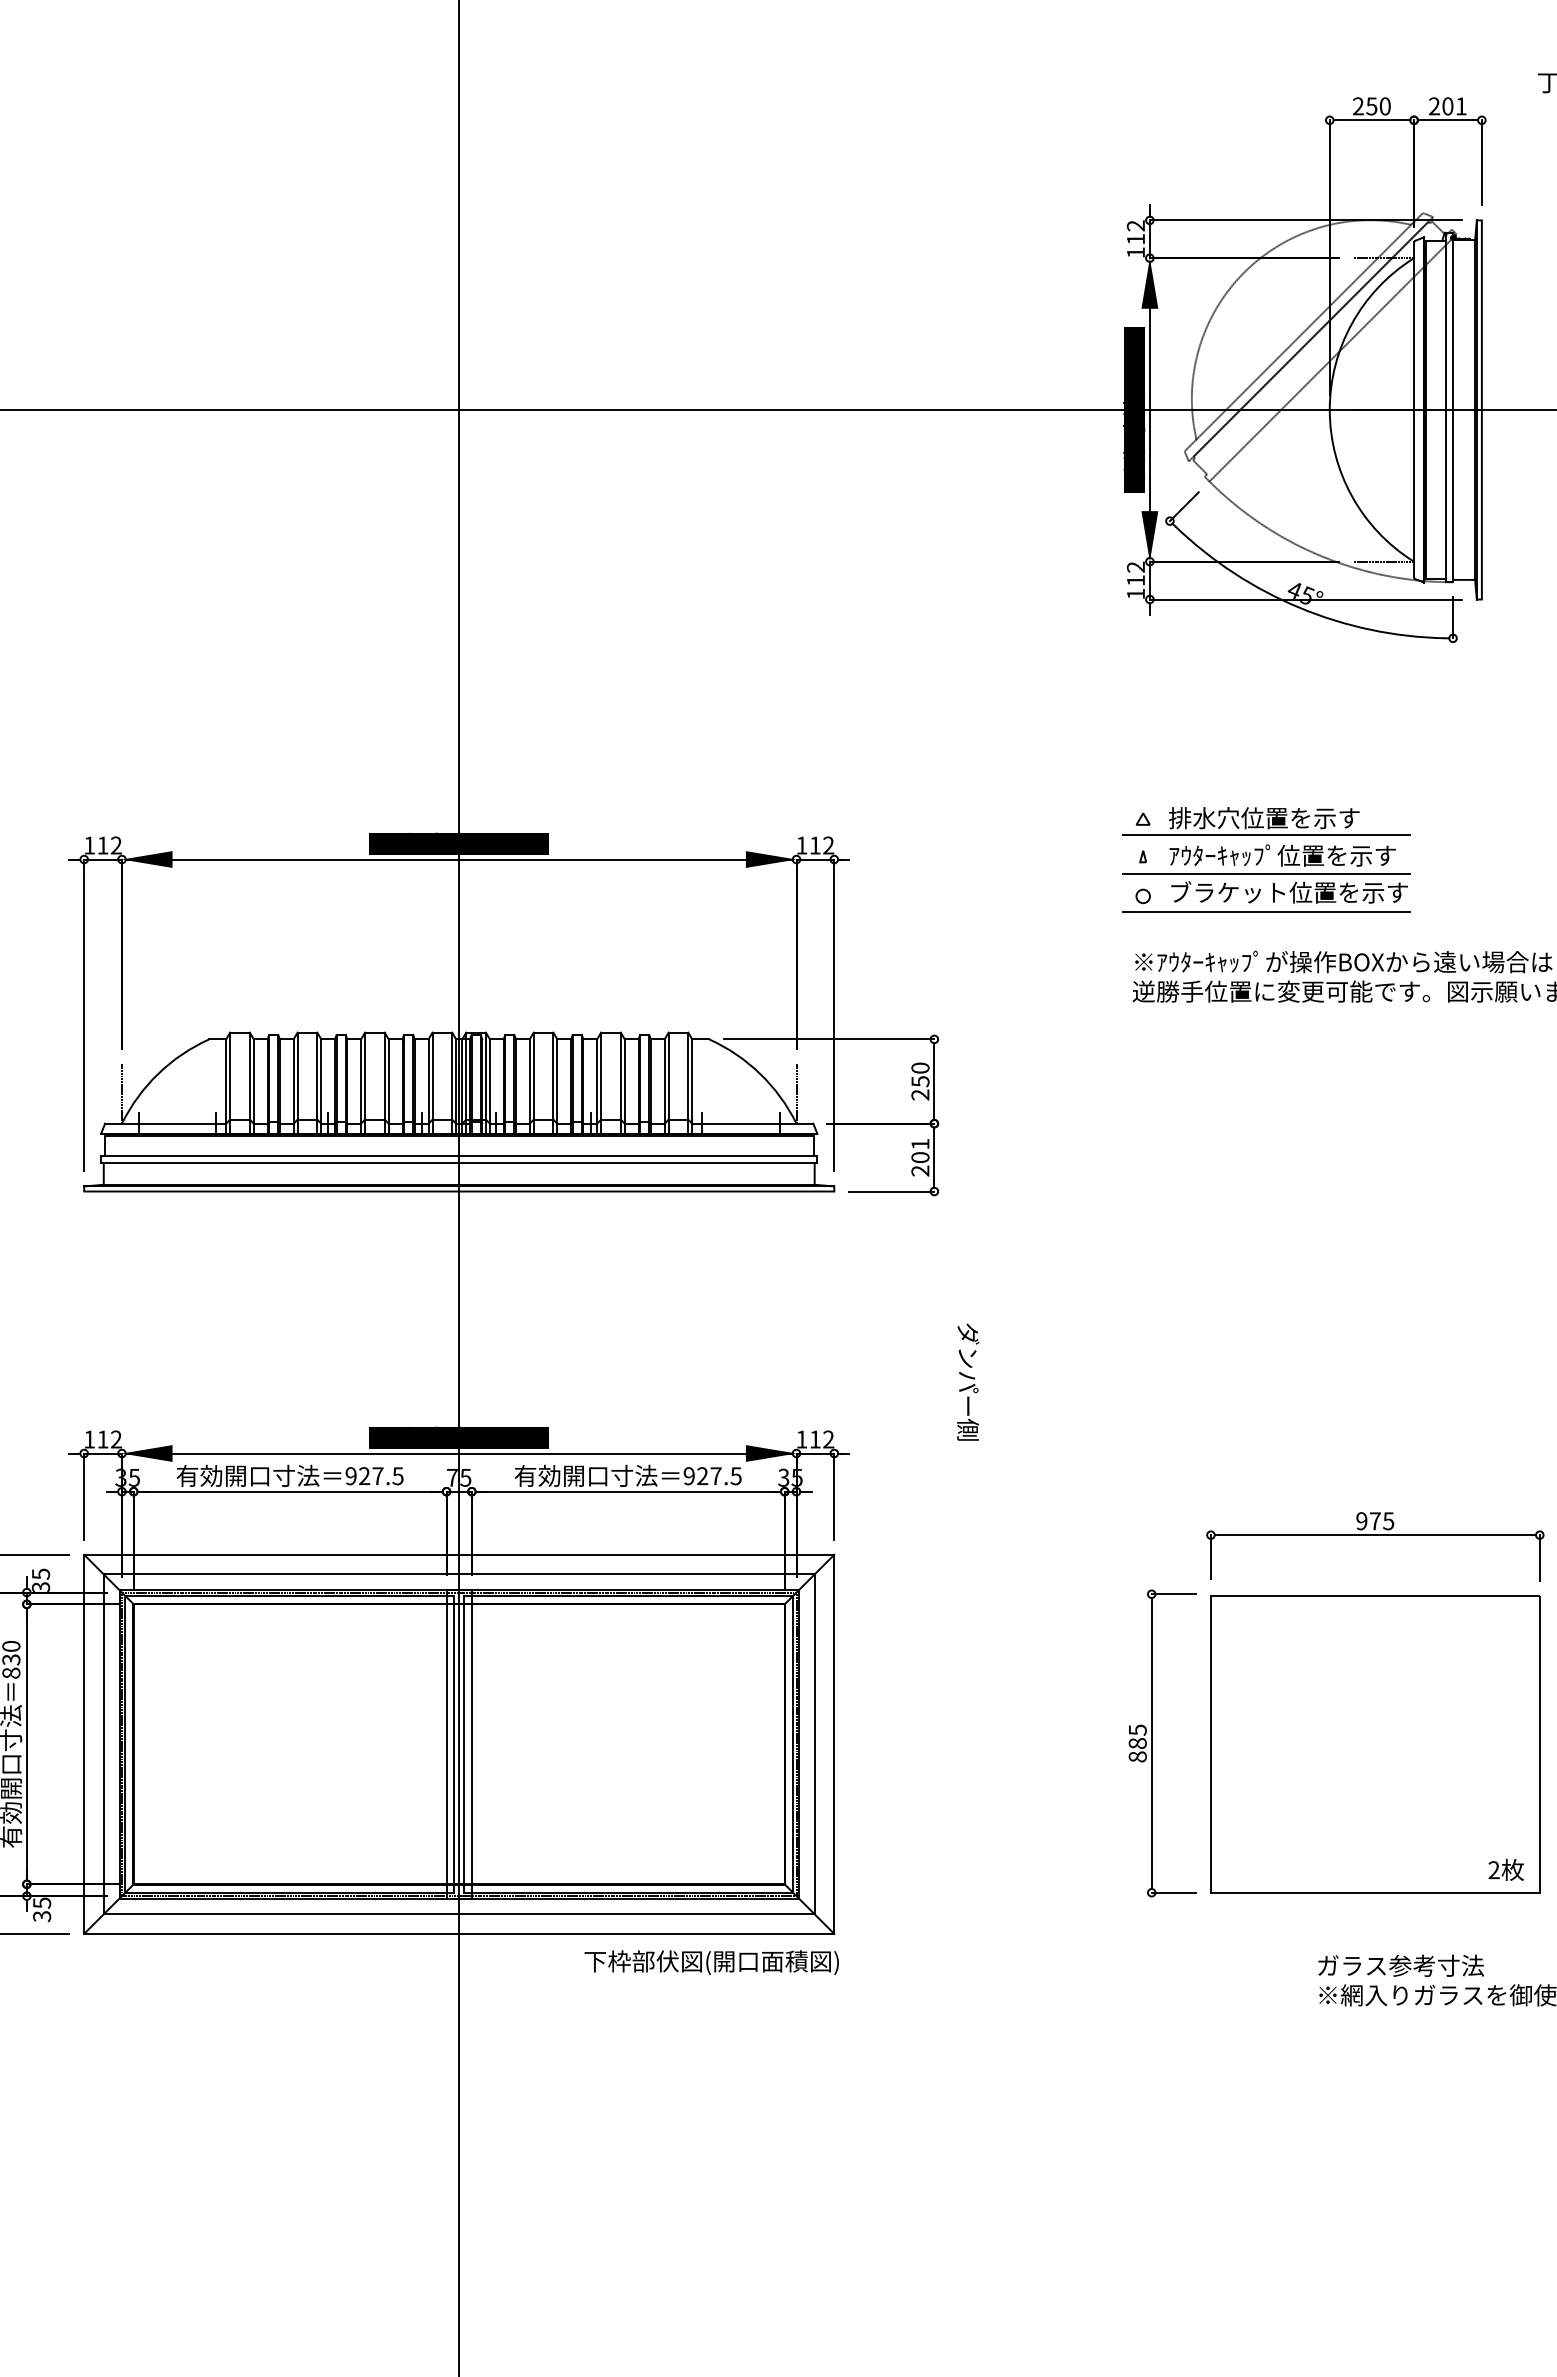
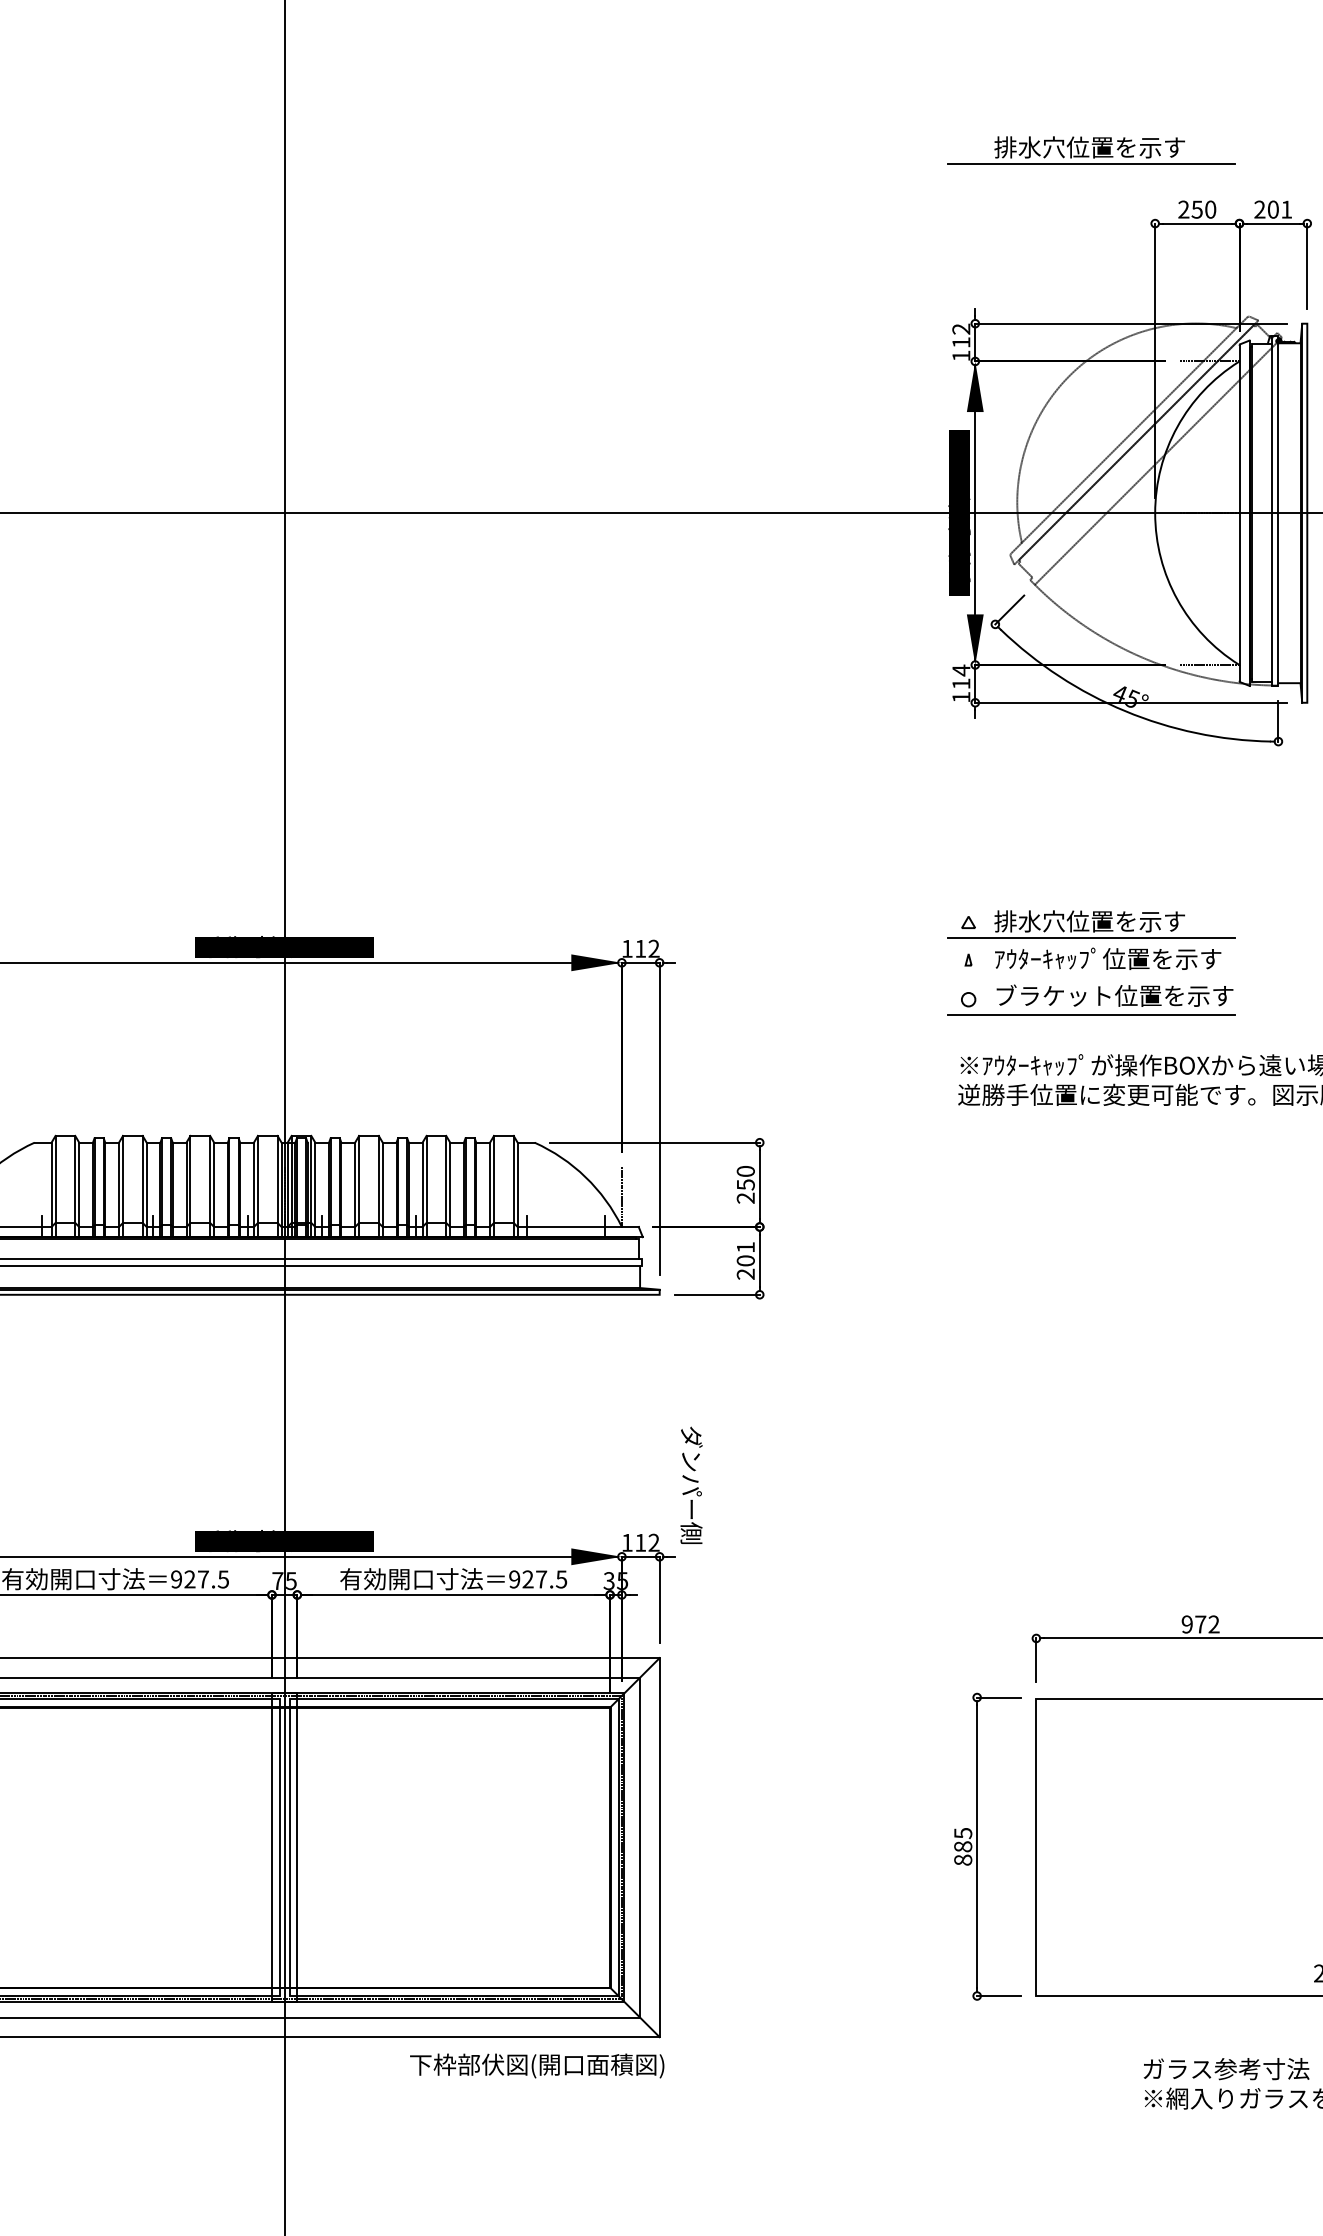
part: (1266, 47) -> (1091, 150), added
text: (1135, 567) -> (960, 670), 112 -> 114
line: (1265, 874) -> (1090, 977), removed
text: (968, 1381) -> (691, 1484), moved
text: (1388, 1521) -> (1213, 1624), 975 -> 972

